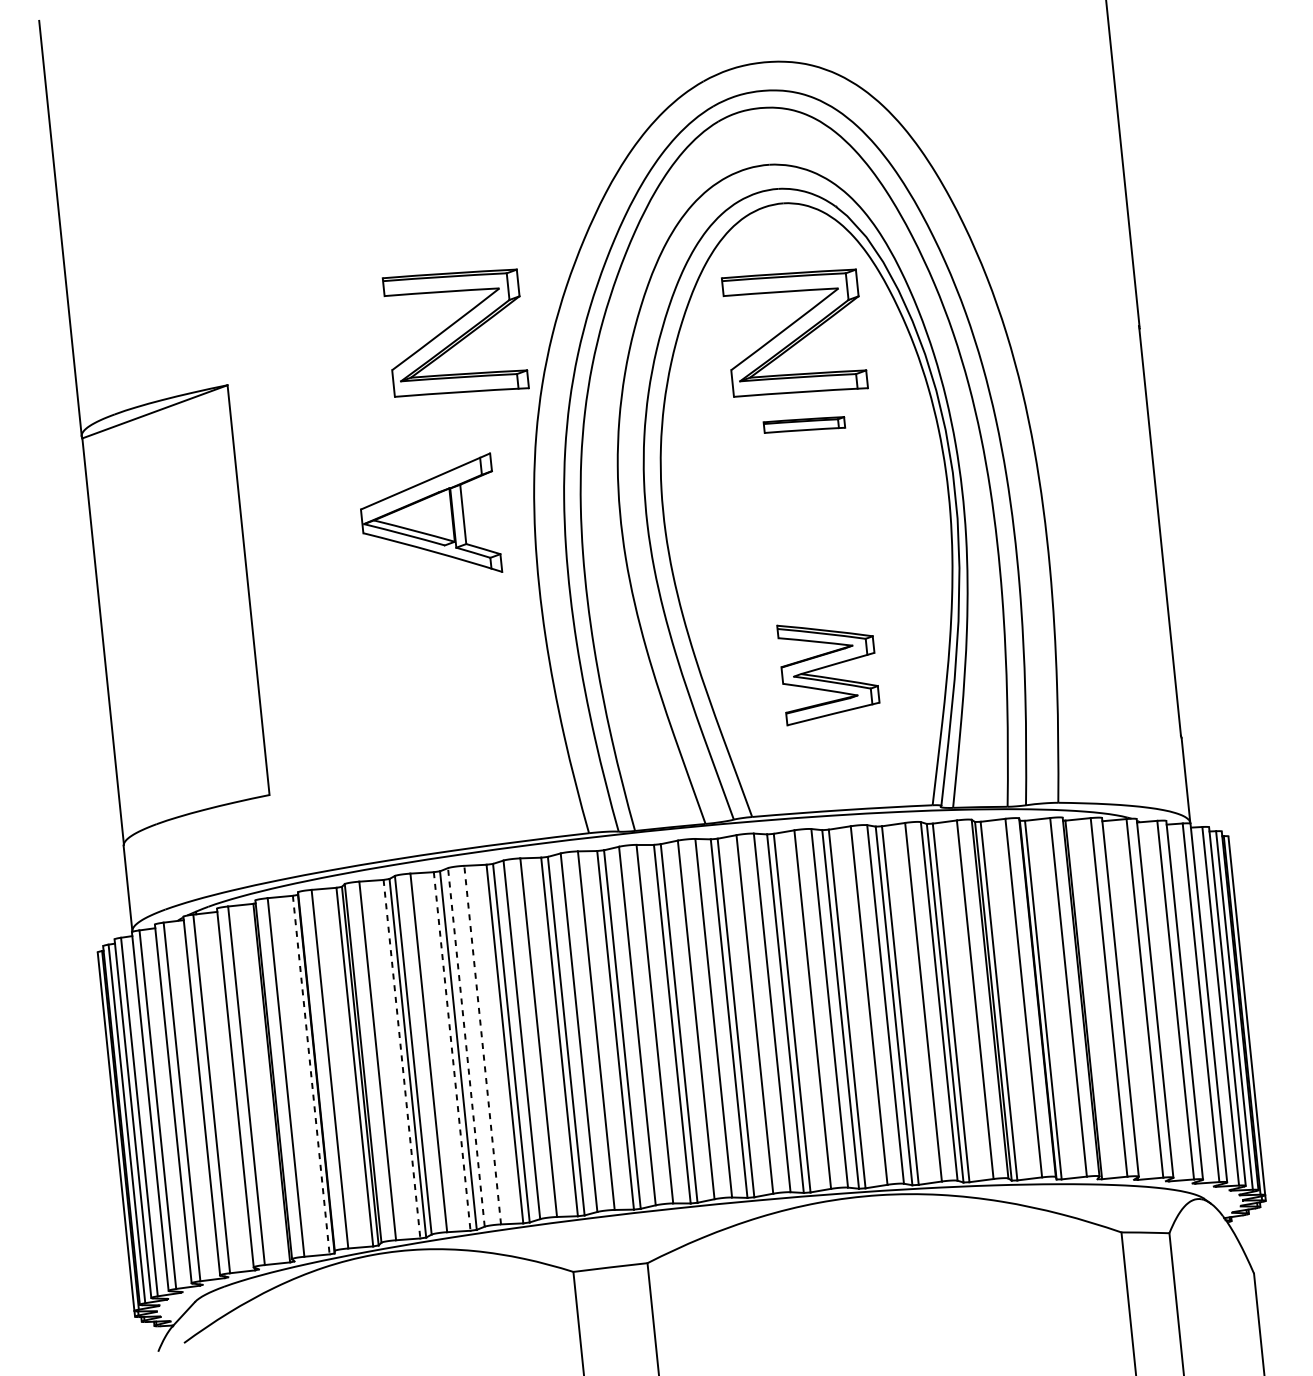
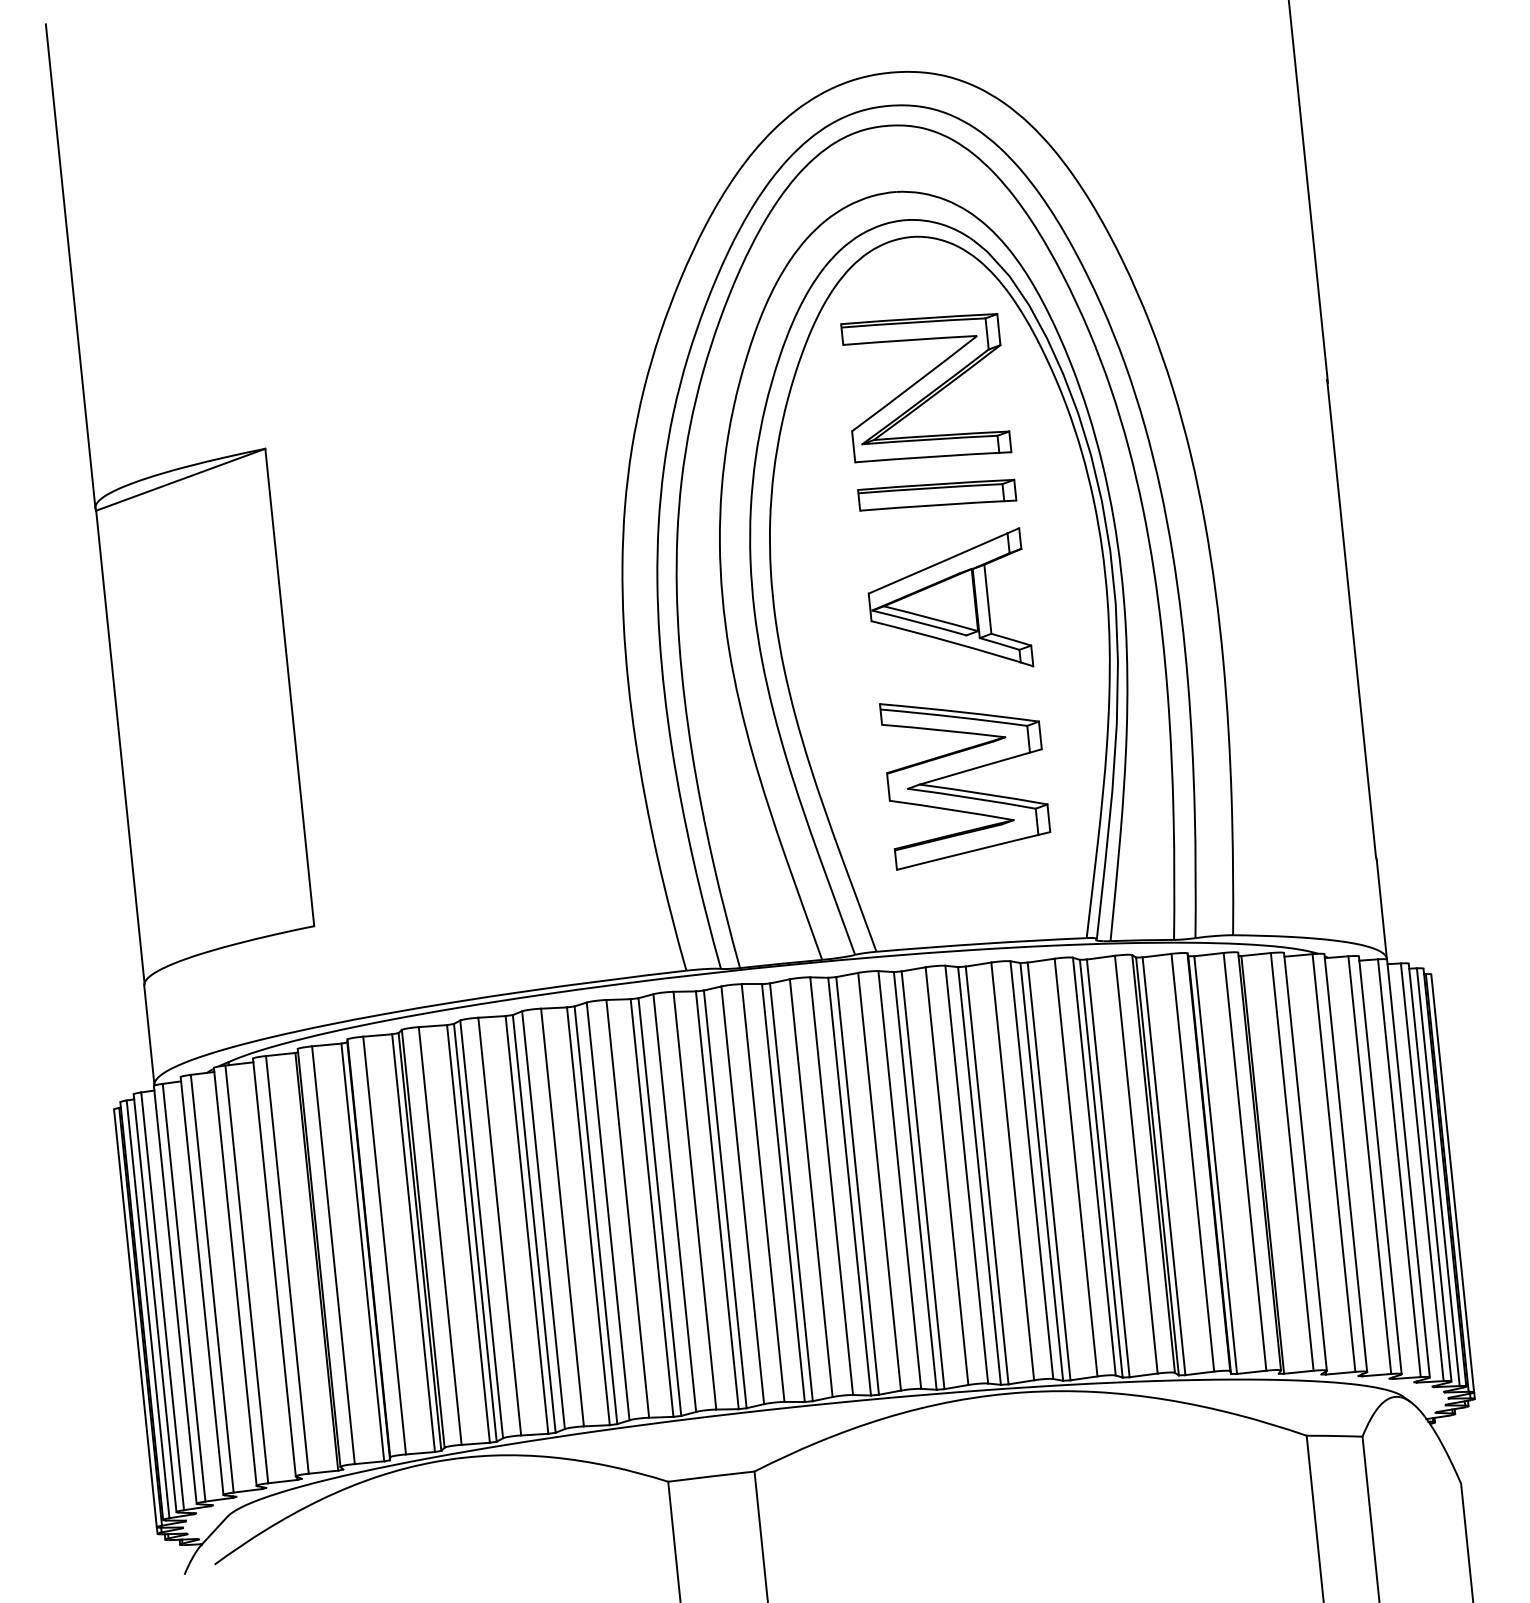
part: (456, 333) -> (531, 388), removed
part: (804, 424) -> (937, 494), size x1.67
part: (431, 512) -> (950, 597), moved
part: (828, 675) -> (965, 786), size x1.43
line: (482, 1045) -> (562, 1217), dashed -> solid
line: (466, 1047) -> (543, 1220), dashed -> solid
line: (451, 1051) -> (526, 1224), dashed -> solid
line: (401, 1058) -> (468, 1233), dashed -> solid
line: (310, 1075) -> (362, 1252), dashed -> solid

